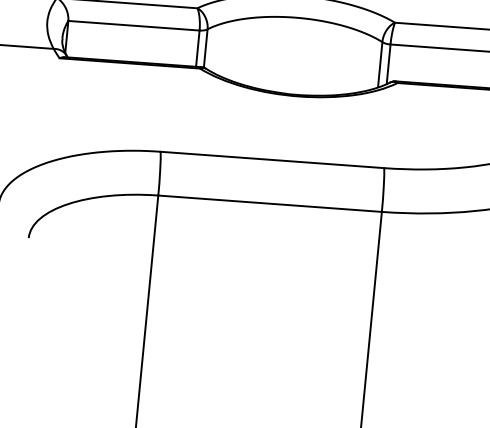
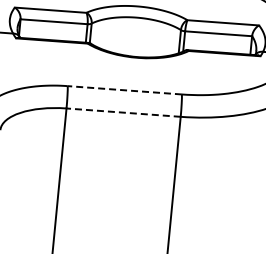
line: (271, 160) -> (124, 90), solid -> dashed
line: (269, 203) -> (123, 112), solid -> dashed

